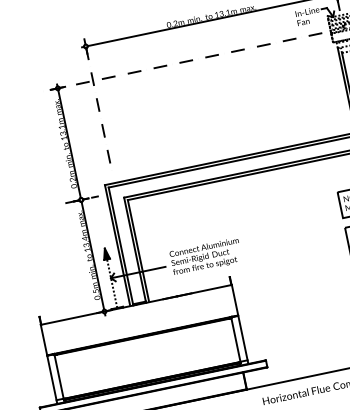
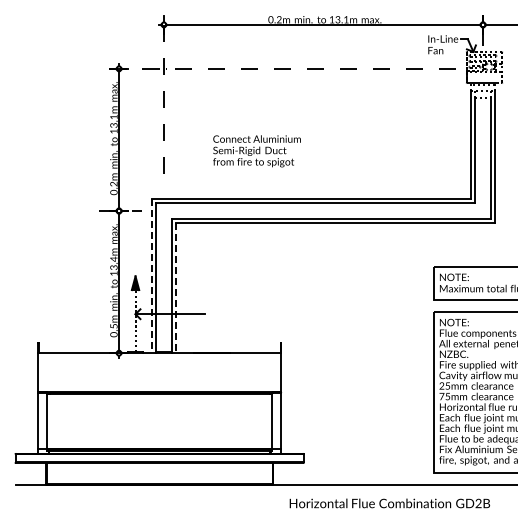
line: (117, 245) -> (151, 275), solid -> dashed
line: (138, 250) -> (176, 287), solid -> dashed
text: (205, 257) -> (256, 151), moved

